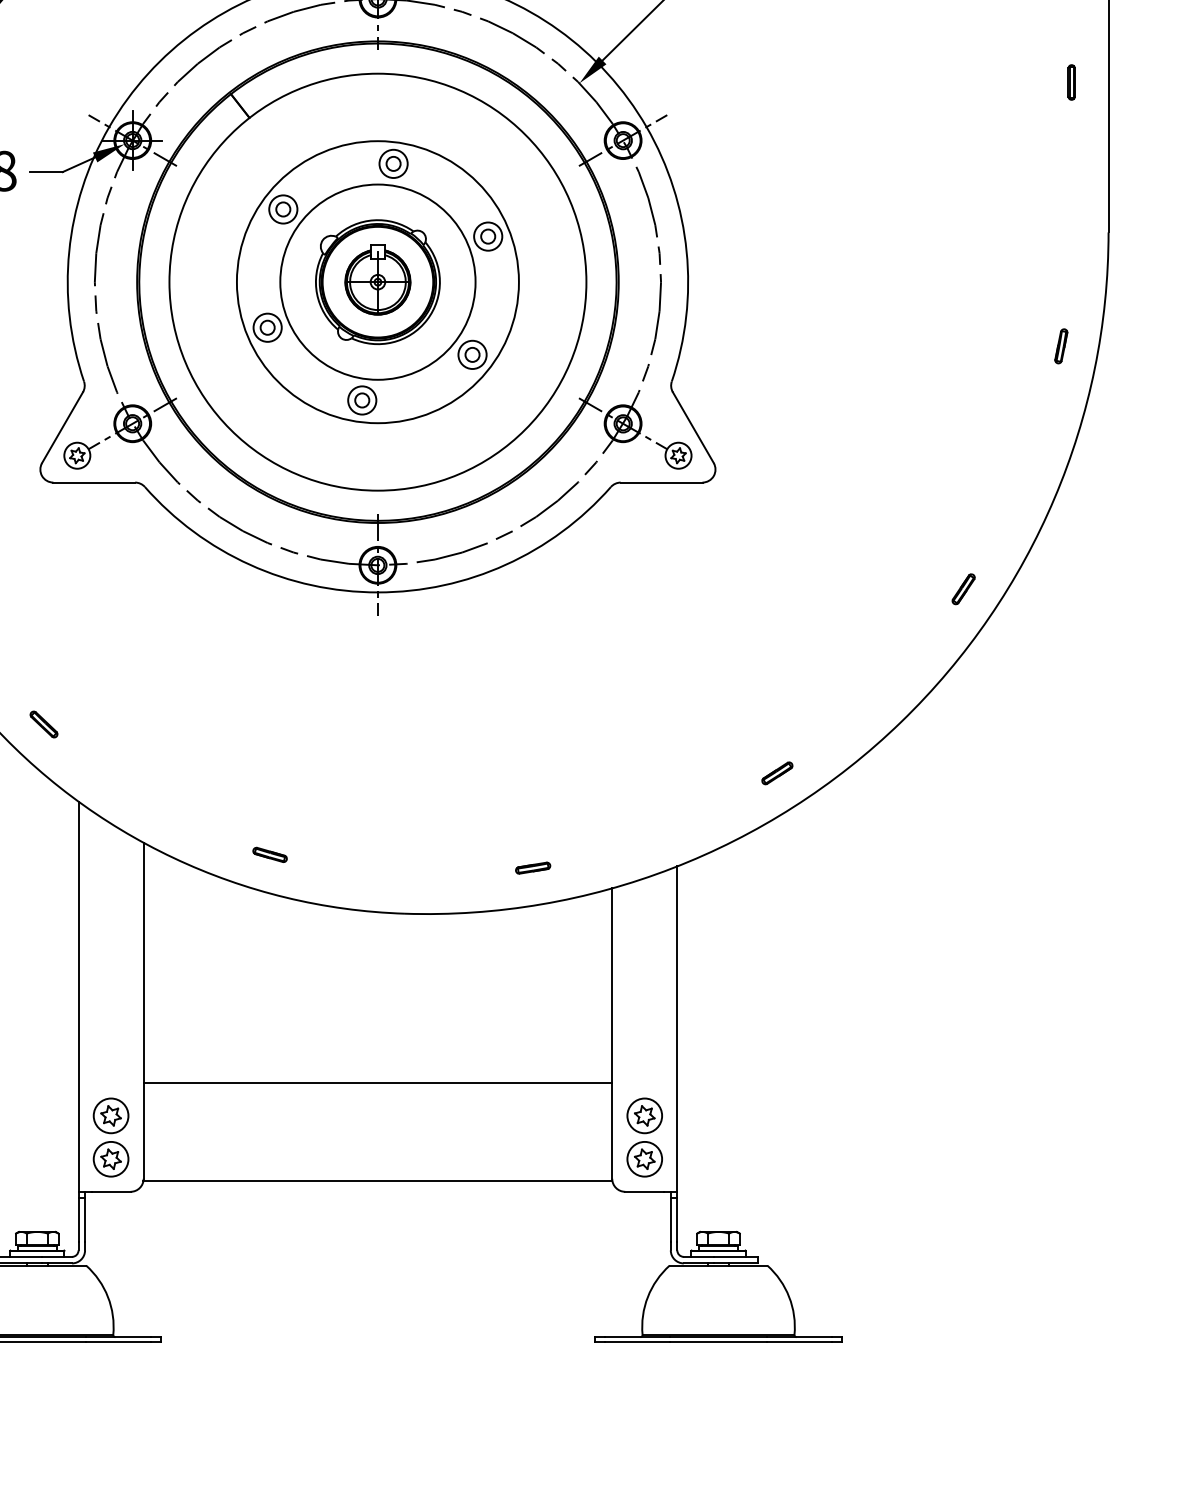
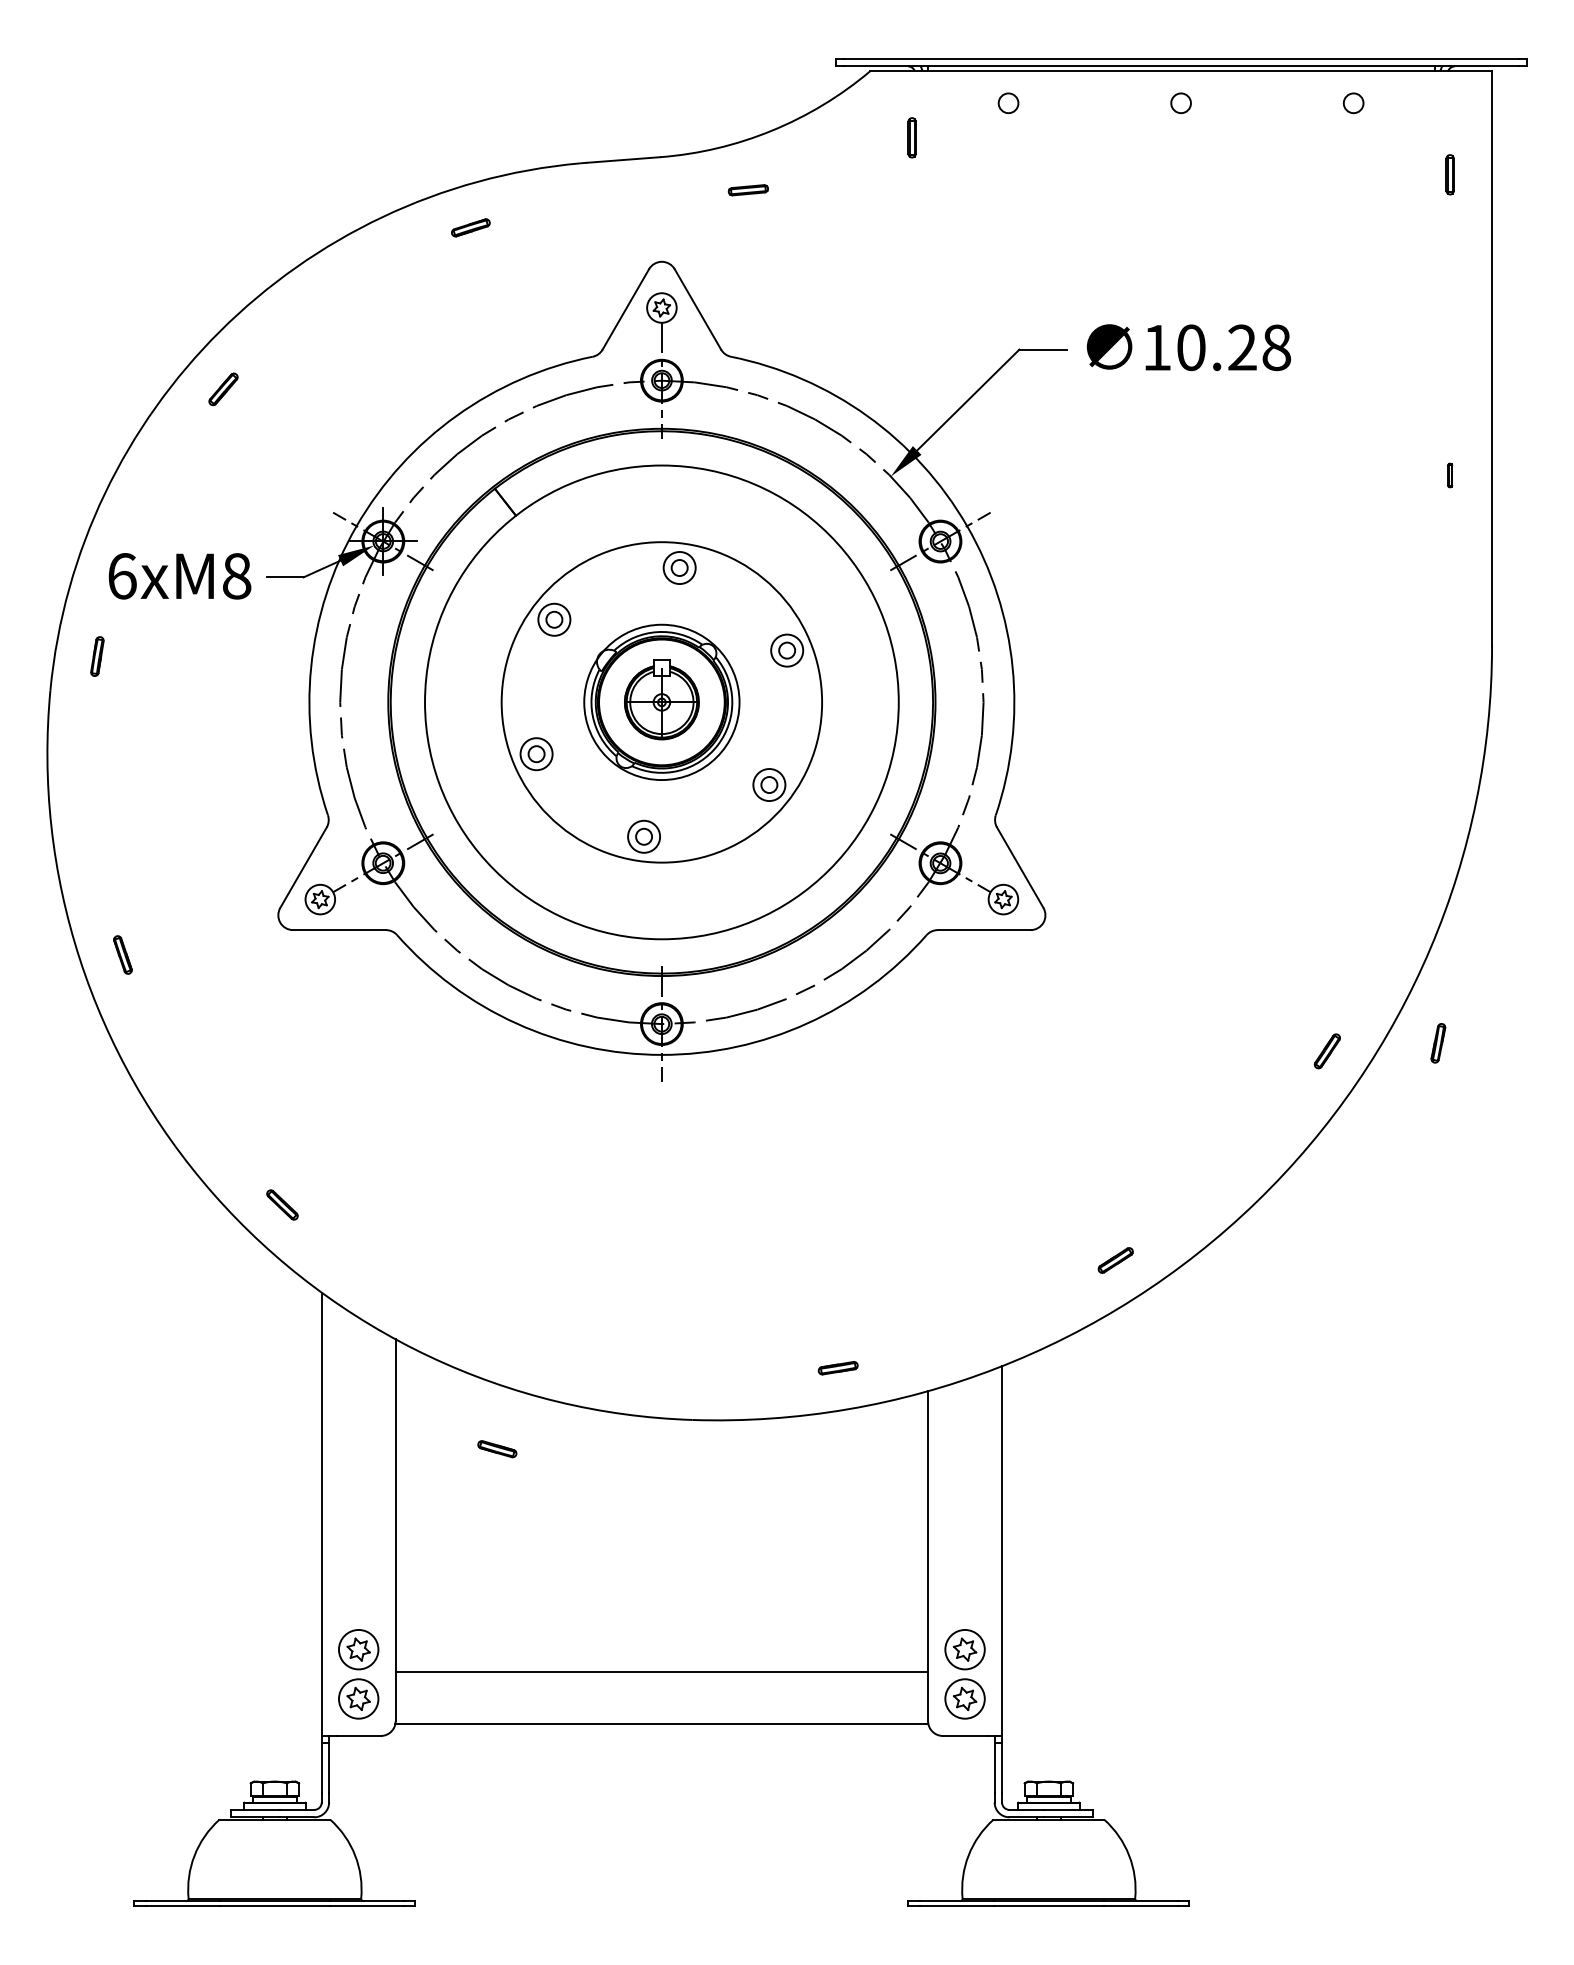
part: (1071, 82) -> (1449, 475), size x0.6
circle: (377, 282) -> (661, 702), size x0.7
part: (1061, 346) -> (1438, 1043), moved
part: (270, 855) -> (497, 1449), moved
line: (377, 1083) -> (661, 1671), moved

